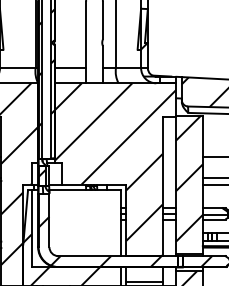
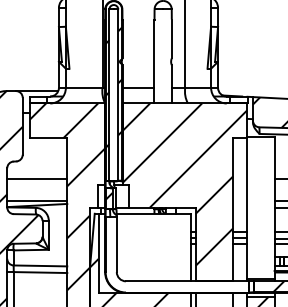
hatch: (189, 178) -> (260, 201), removed
hatch: (99, 241) -> (168, 266), removed

